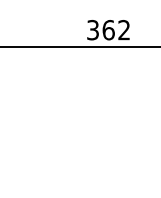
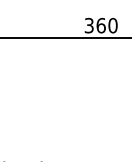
text: (123, 29) -> (112, 25), 362 -> 360

